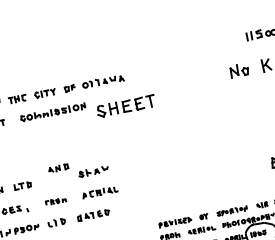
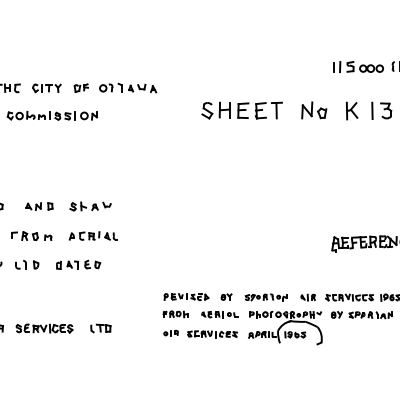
part: (125, 106) -> (241, 110), moved
part: (58, 168) -> (39, 206), moved
part: (55, 200) -> (31, 235), size x1.43

